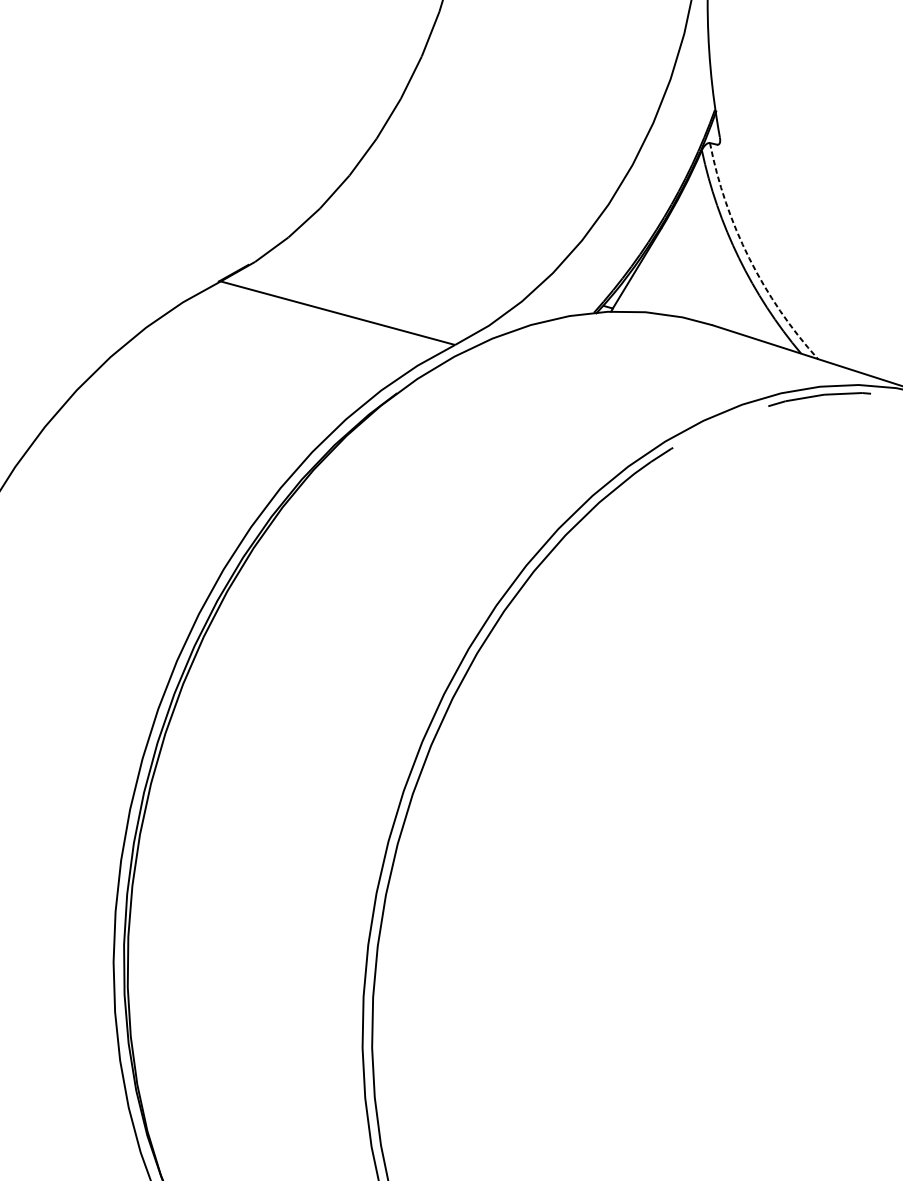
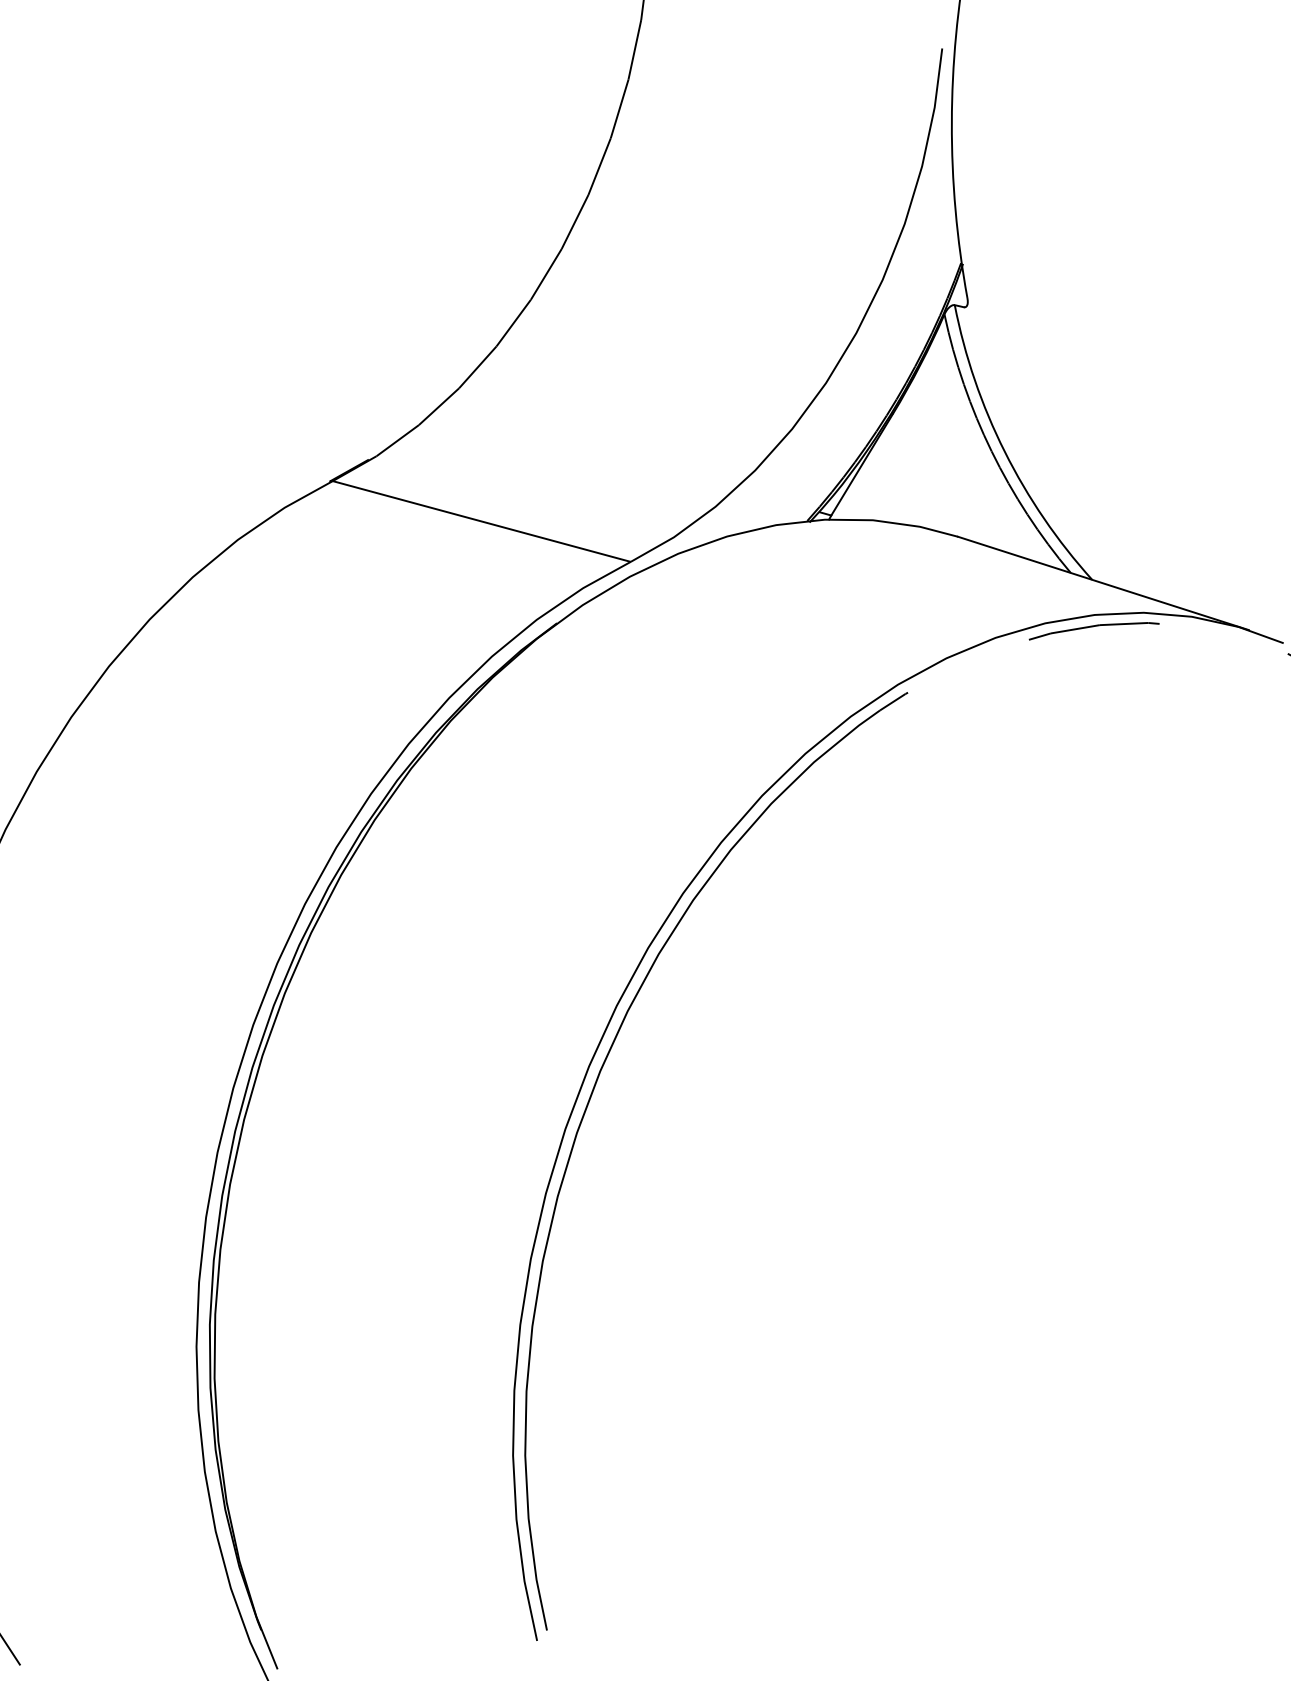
arc: (749, 258) -> (1004, 451), dashed -> solid

